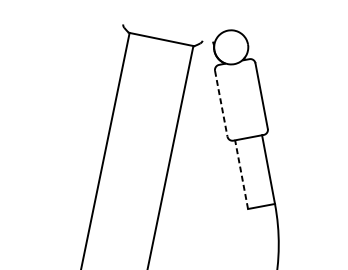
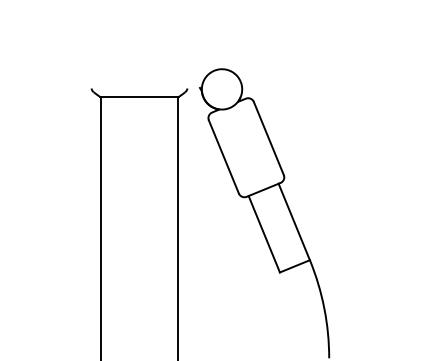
line: (221, 104) -> (224, 157), dashed -> solid
line: (241, 174) -> (264, 233), dashed -> solid

